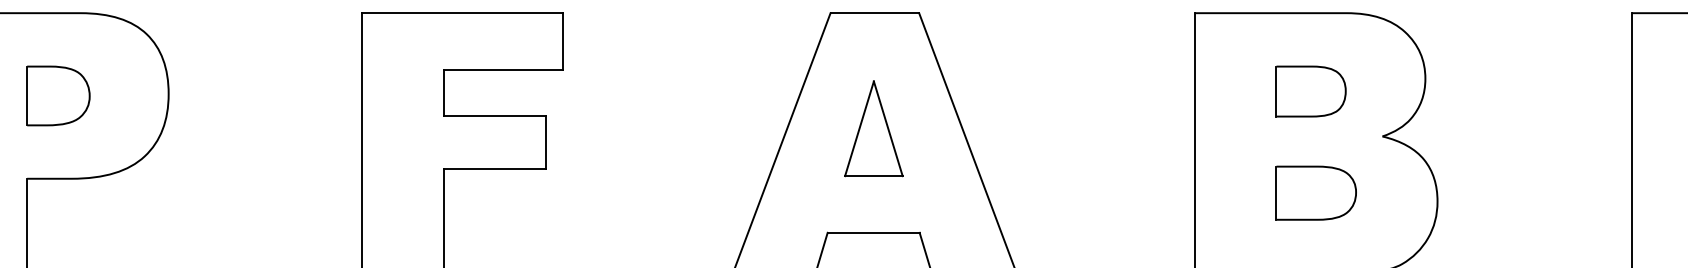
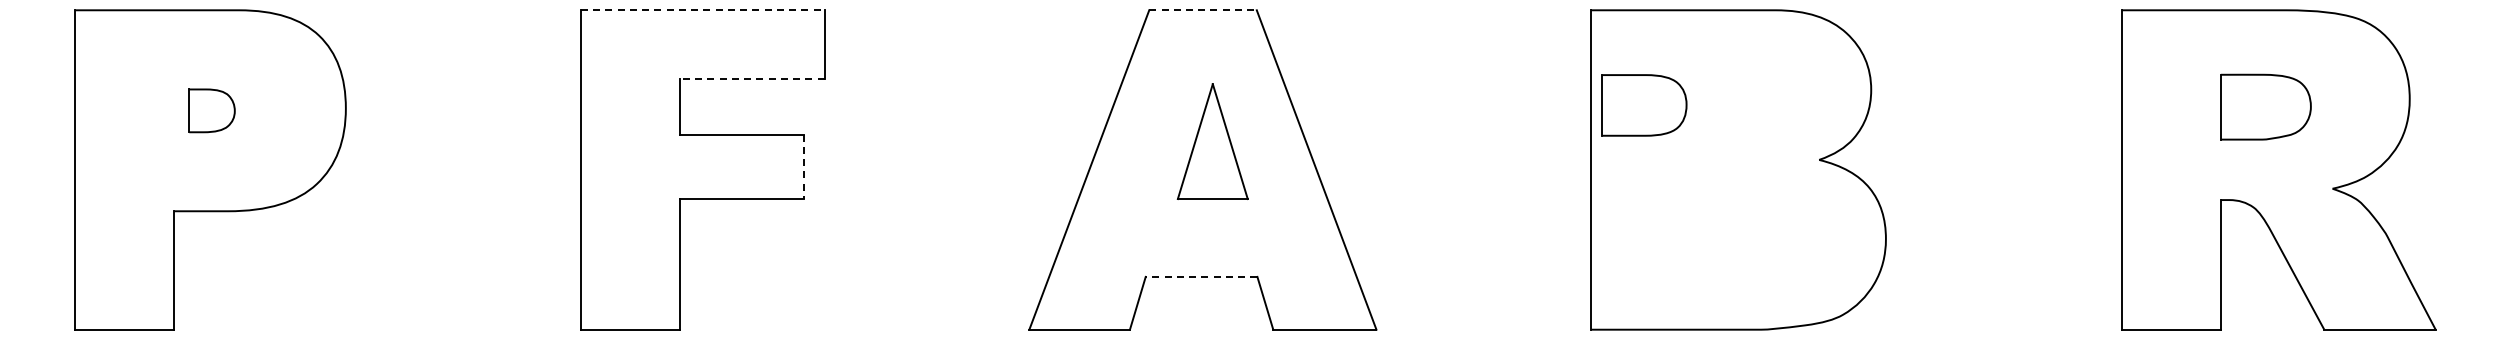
line: (462, 13) -> (702, 10), solid -> dashed
line: (875, 13) -> (1203, 10), solid -> dashed
line: (502, 69) -> (751, 78), solid -> dashed
part: (1311, 91) -> (1644, 105), moved
part: (57, 95) -> (211, 110), size x0.6
part: (873, 128) -> (1212, 141), moved
line: (545, 142) -> (803, 167), solid -> dashed
part: (1316, 192) -> (1738, 228), removed
line: (873, 232) -> (1201, 276), solid -> dashed

